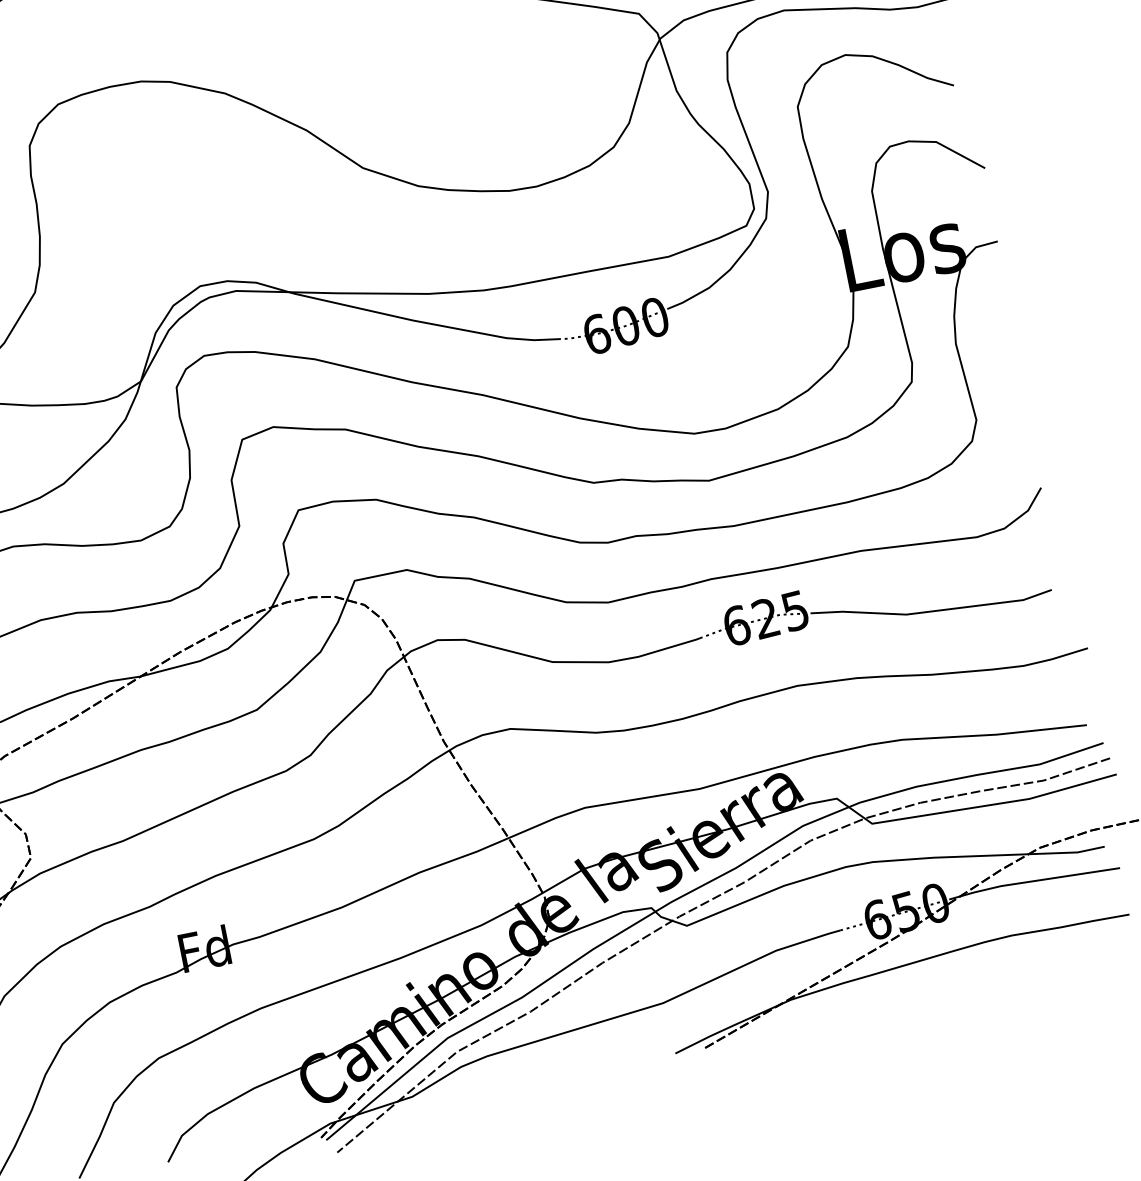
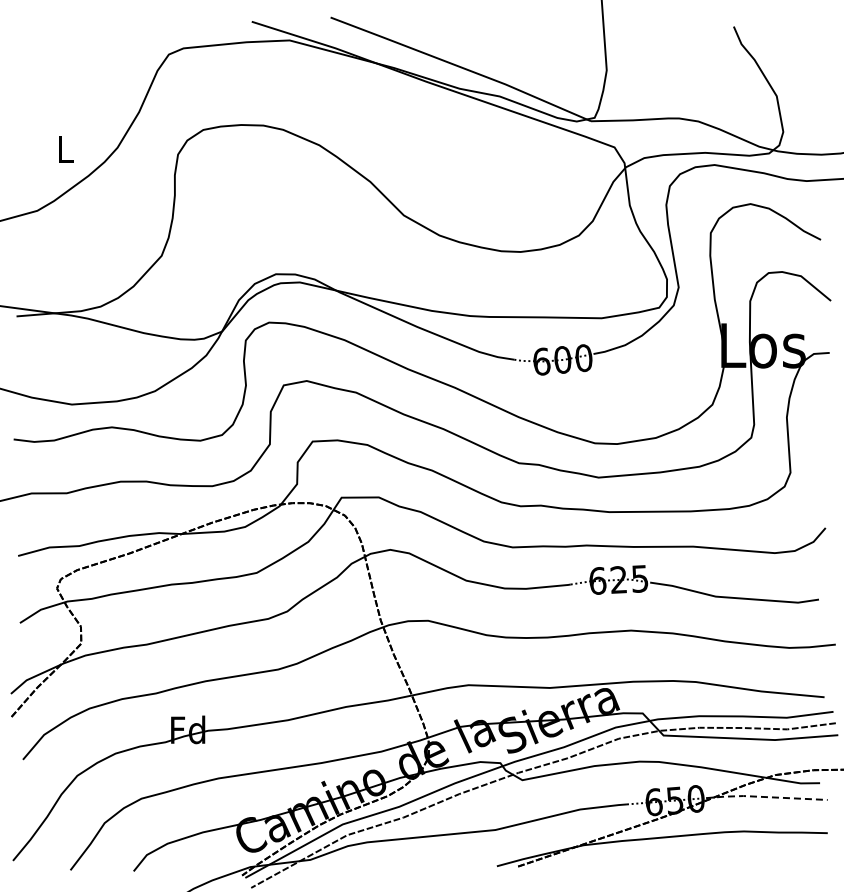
line: (1032, 882) -> (765, 797), solid -> dashed

